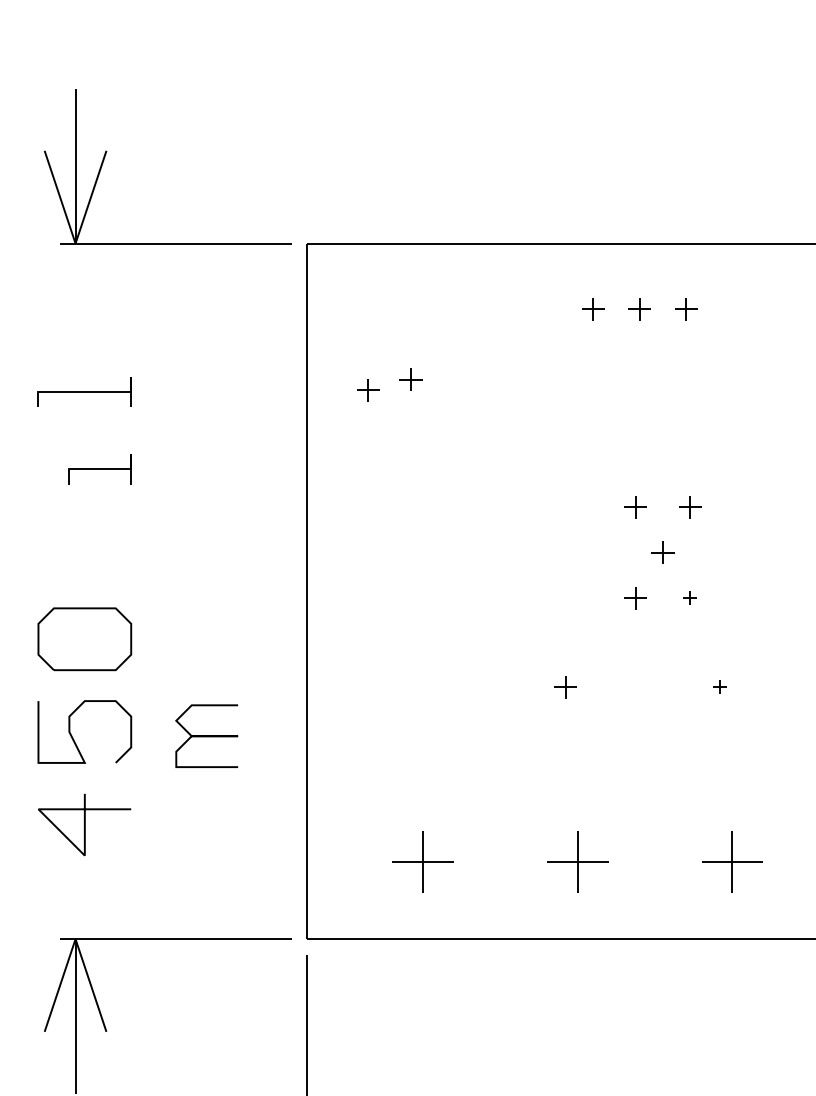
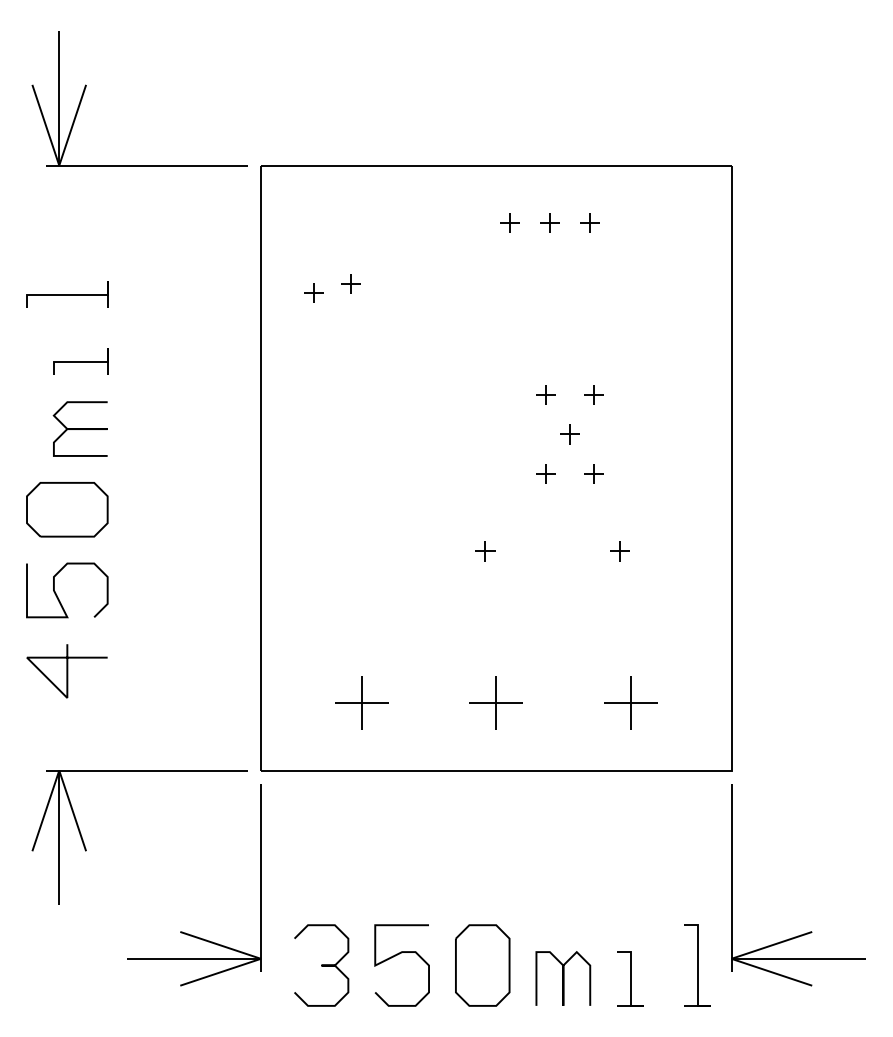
part: (689, 597) -> (593, 473), size x1.67
part: (719, 687) -> (619, 551), size x1.67
curve: (205, 735) -> (79, 428), moved

